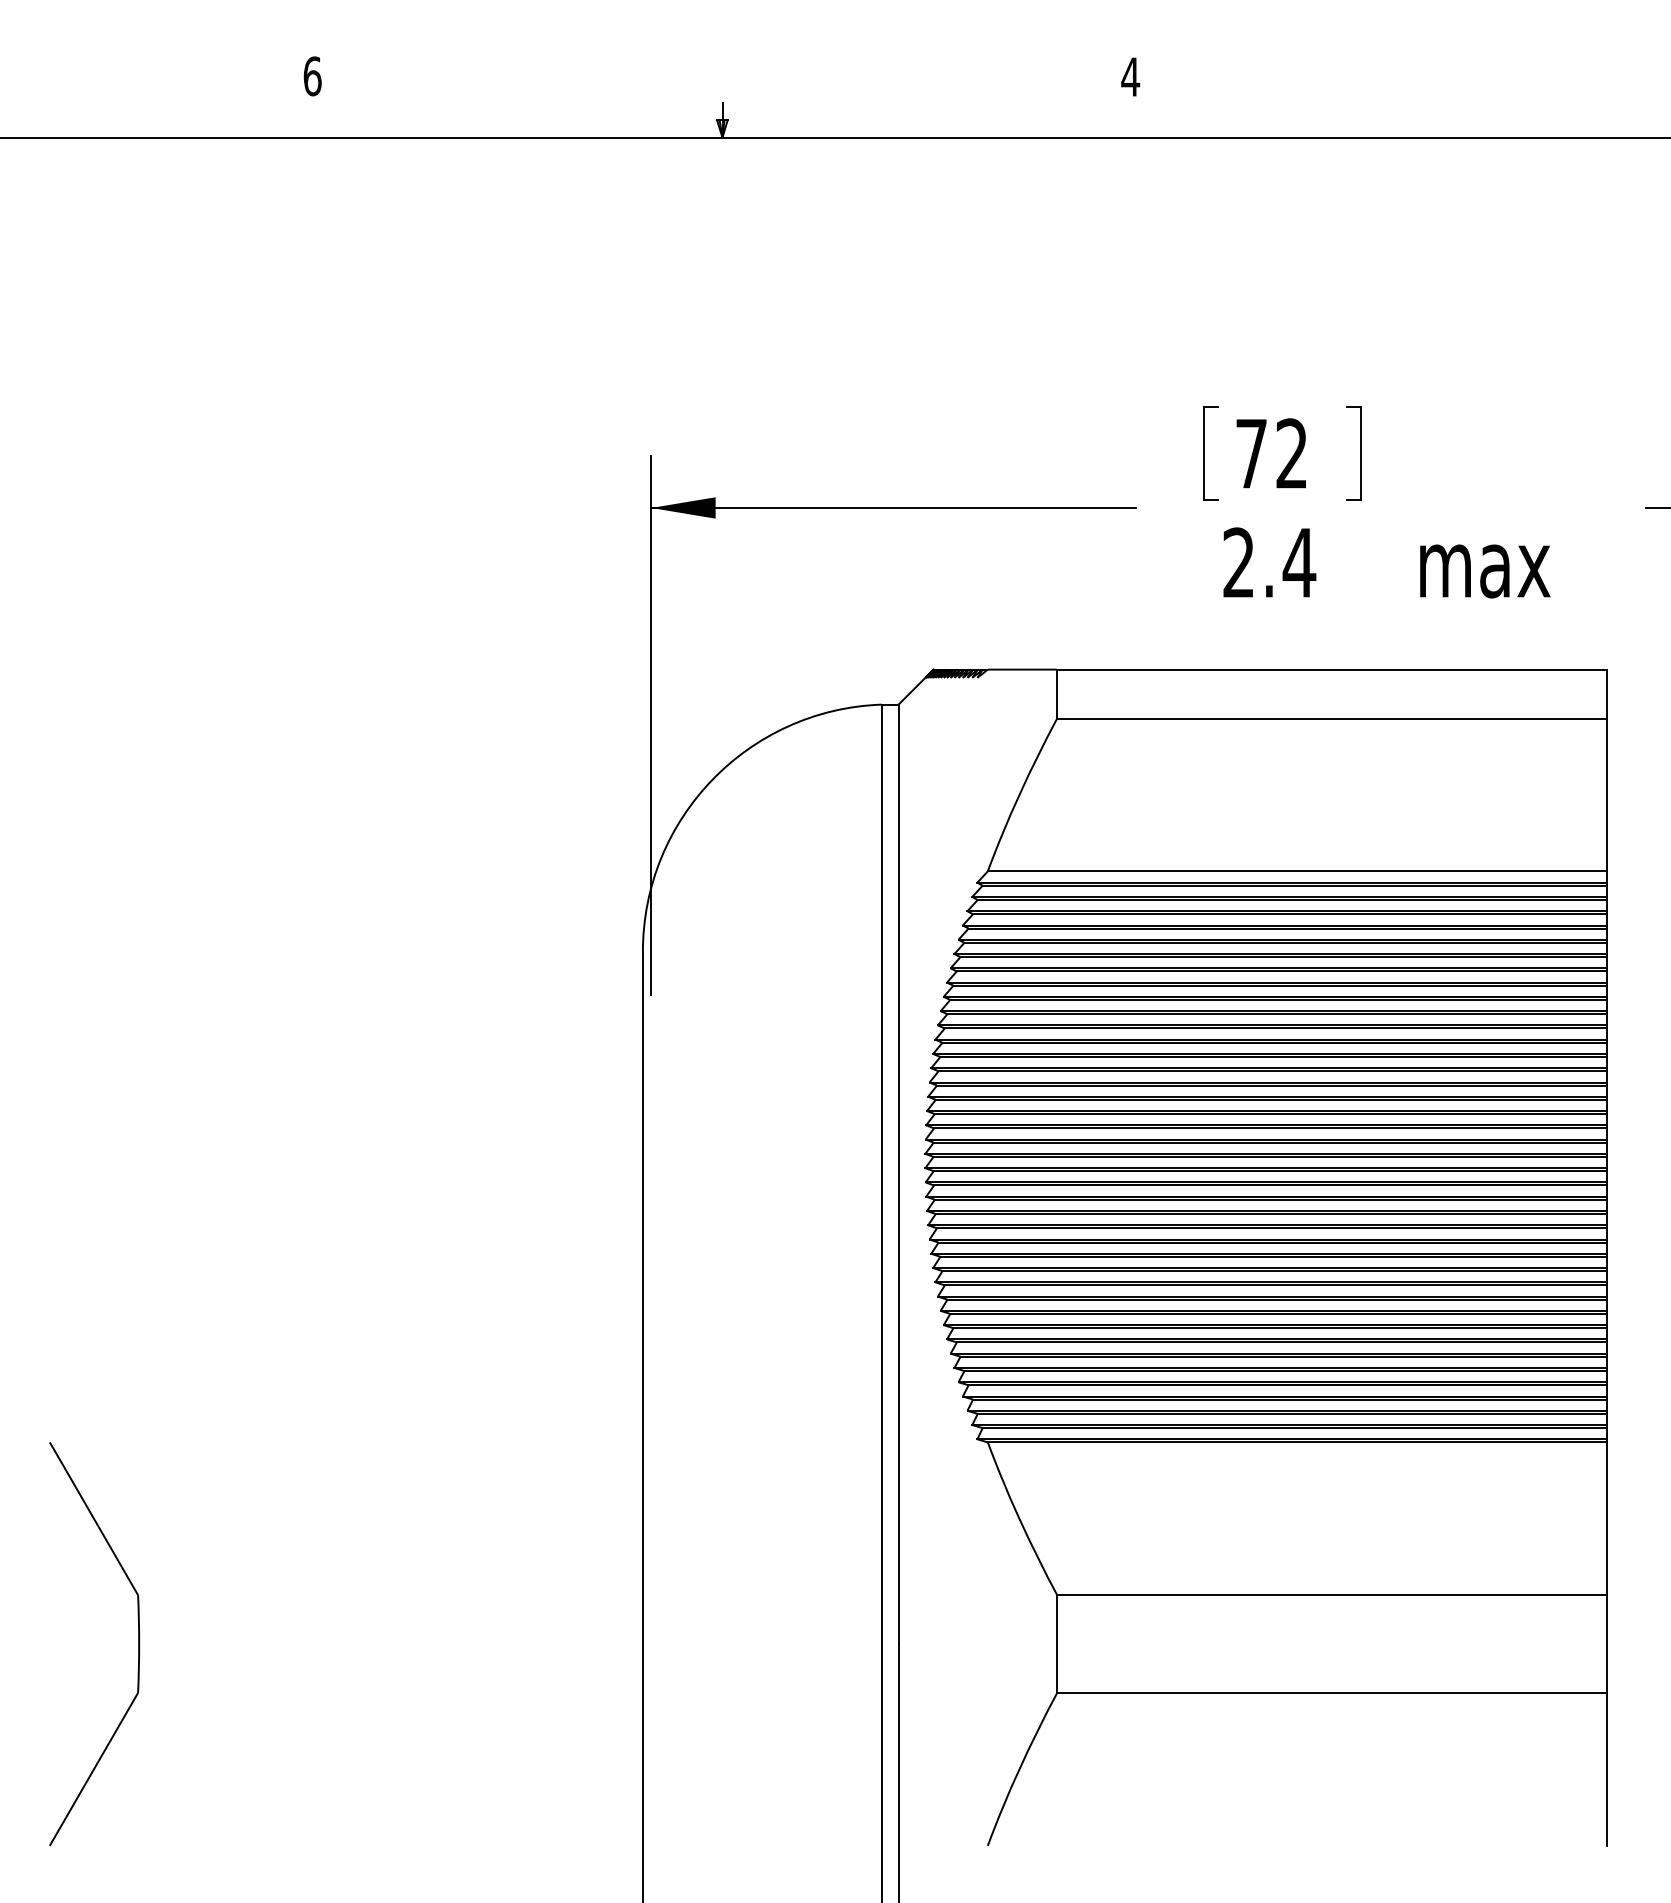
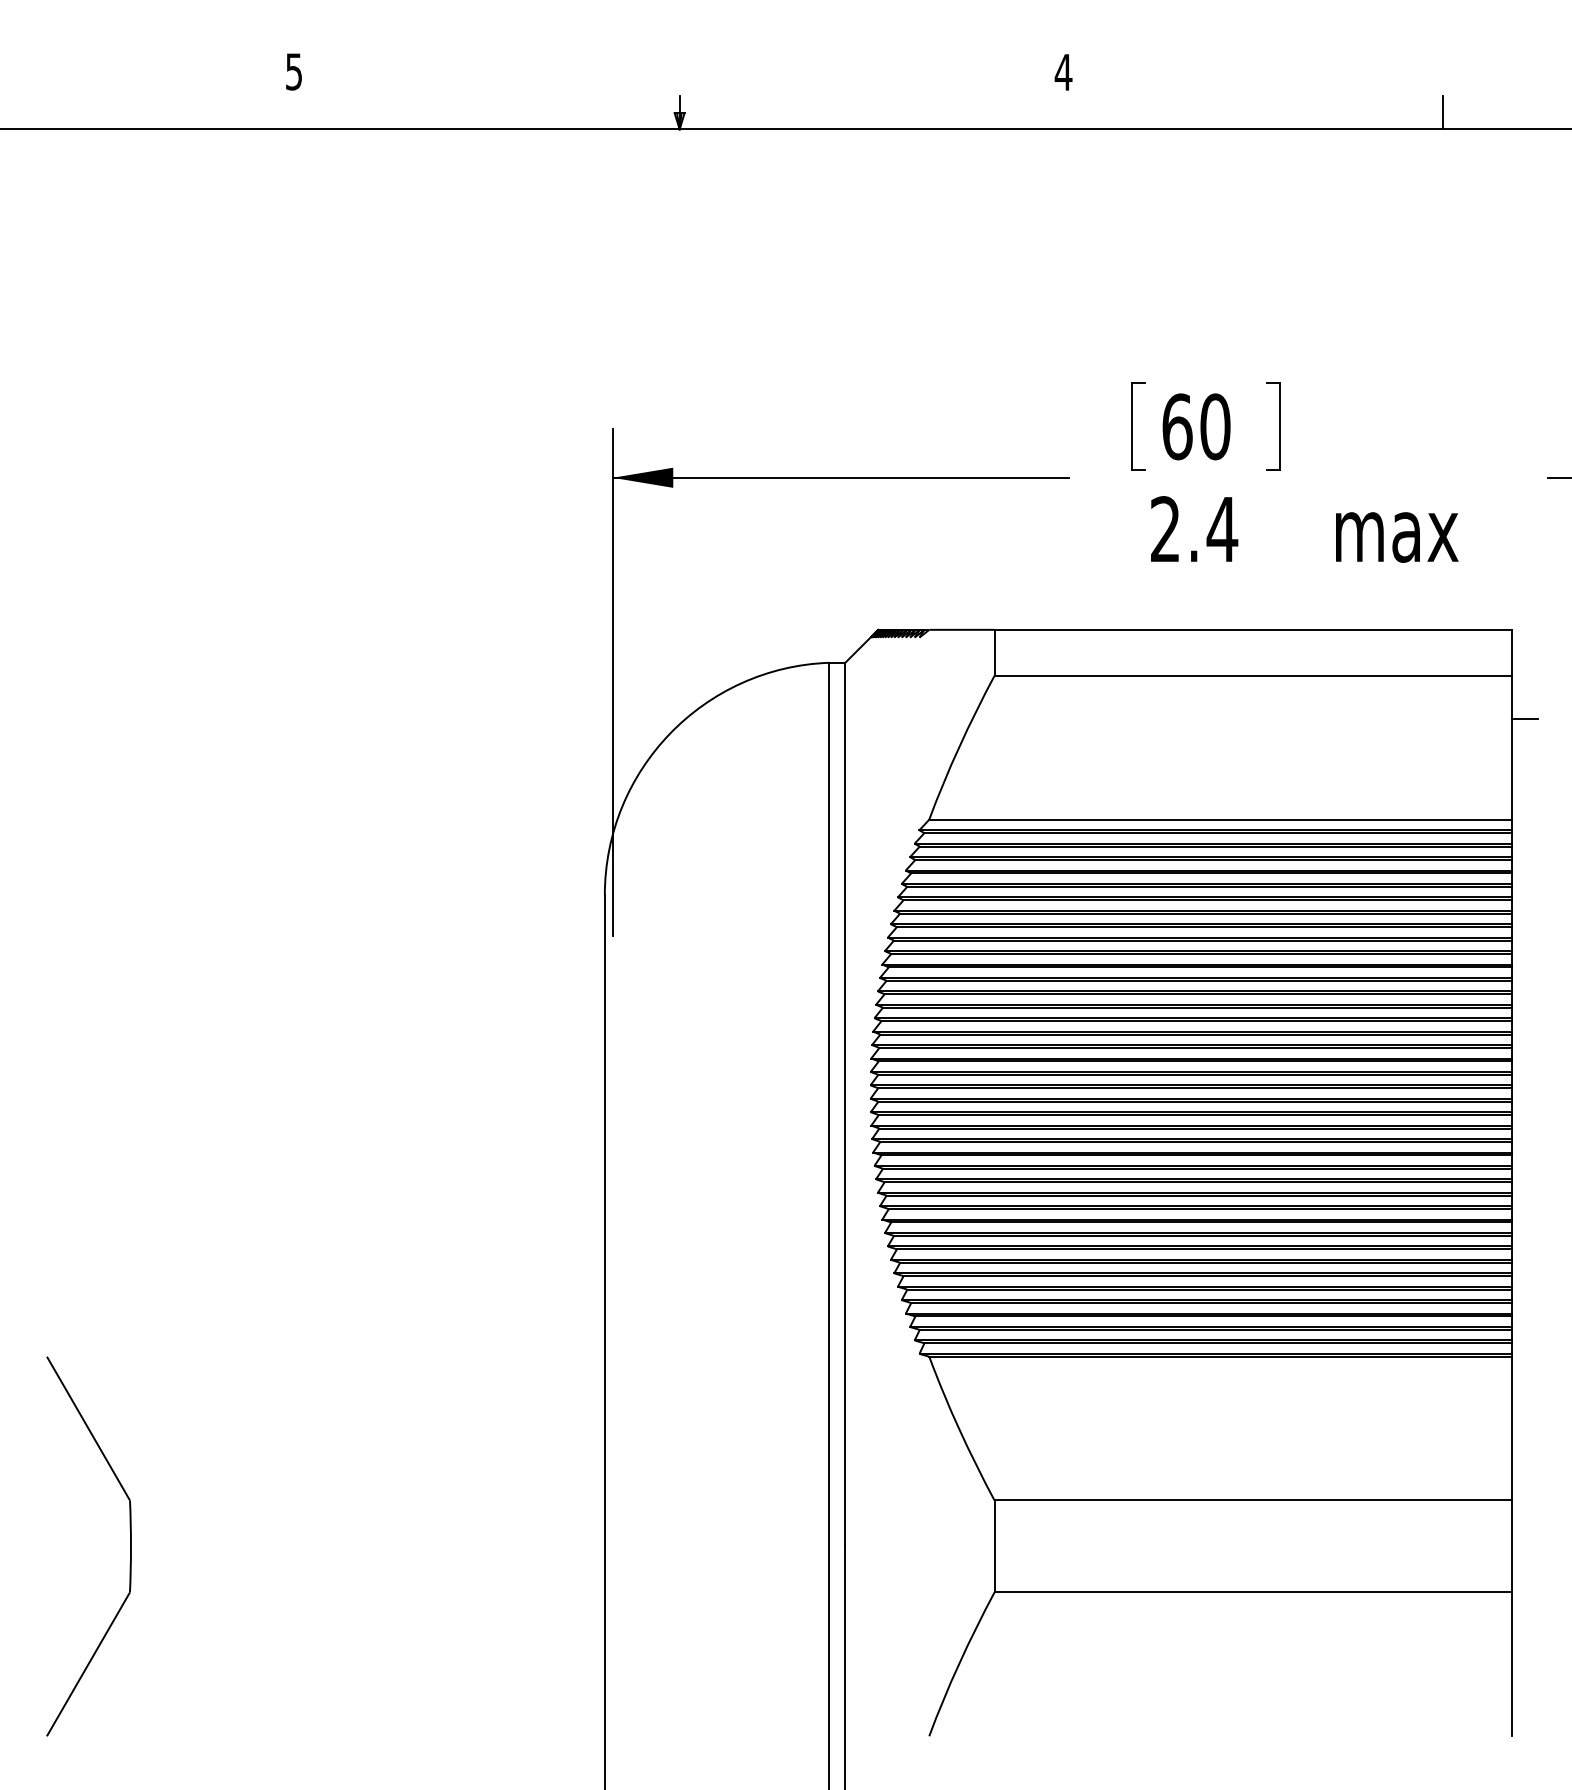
text: (311, 76) -> (293, 71), 6 -> 5
line: (1533, 119) -> (1442, 112), added
text: (1271, 453) -> (1196, 426), 72 -> 60
line: (1620, 764) -> (1524, 719), added

